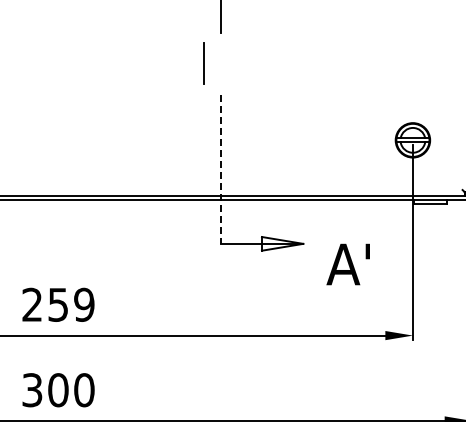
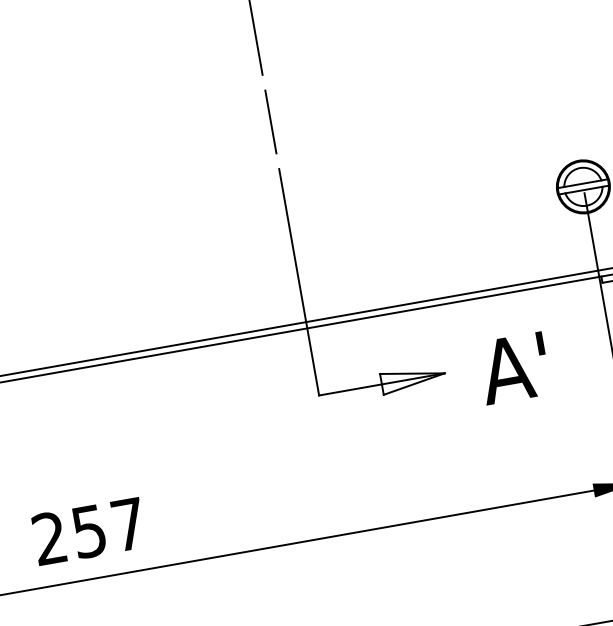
line: (203, 63) -> (270, 121), moved
line: (220, 169) -> (299, 282), dashed -> solid
text: (347, 264) -> (513, 368), moved
text: (84, 304) -> (128, 523), 259 -> 257

